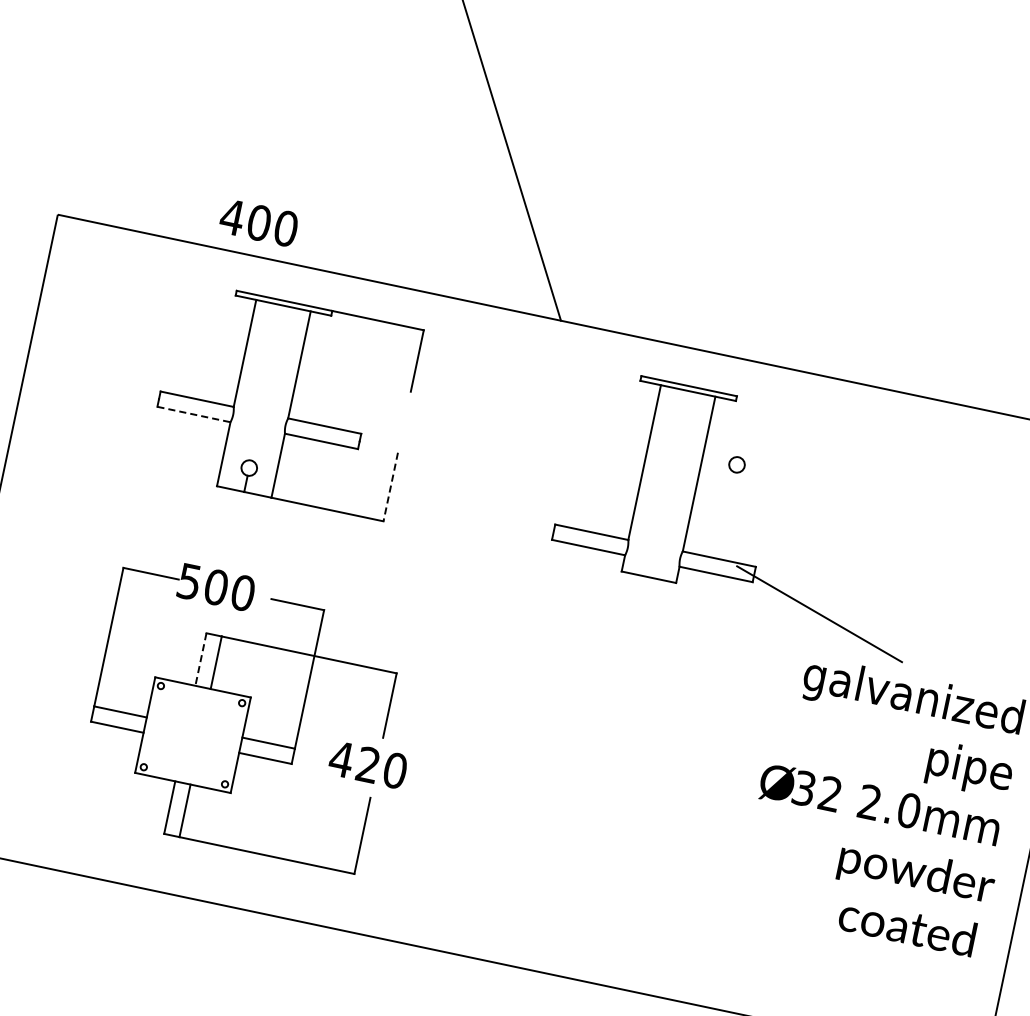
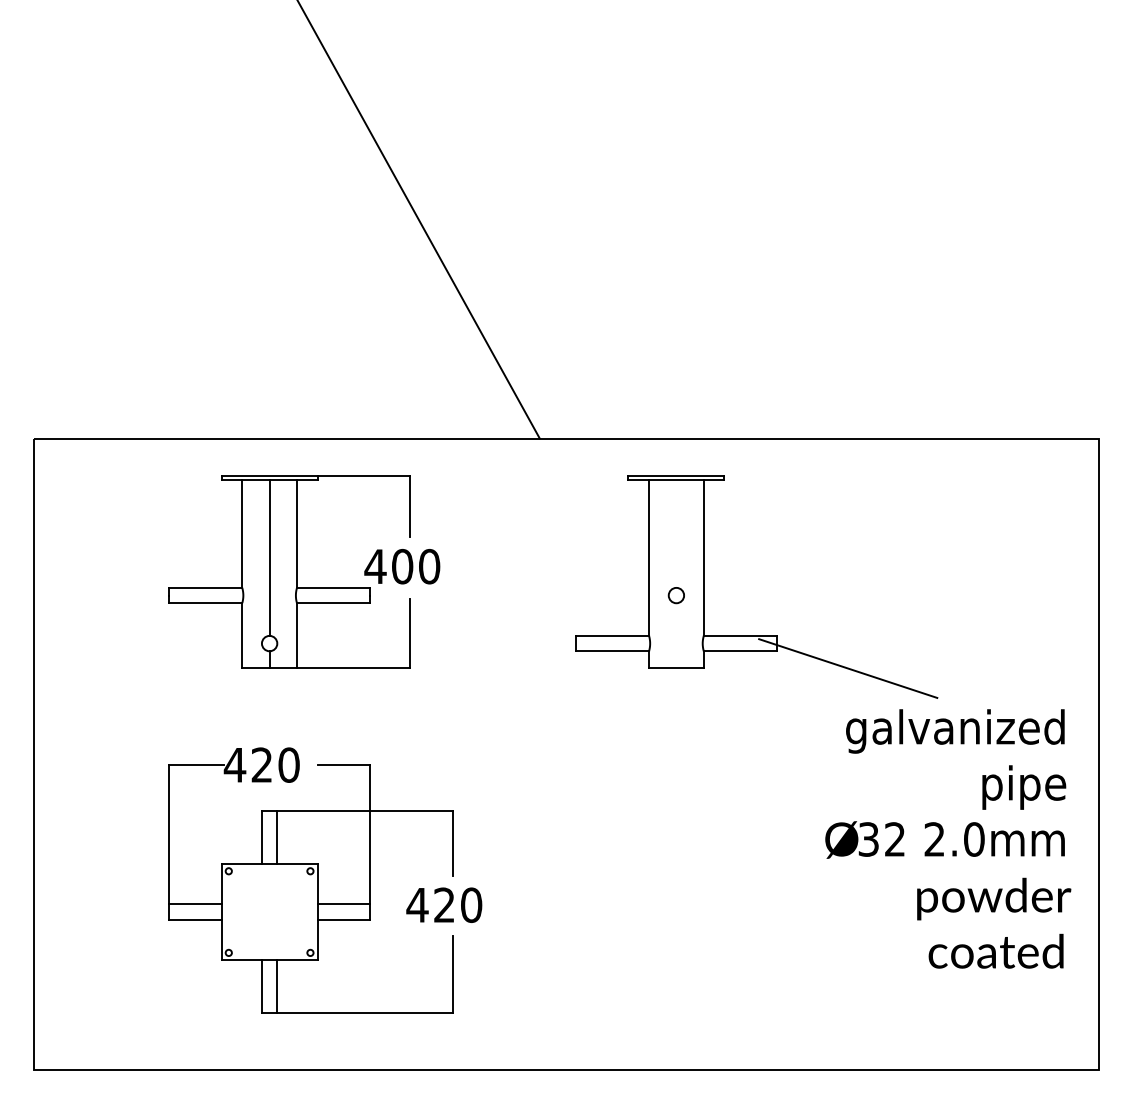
text: (259, 222) -> (402, 566), moved
line: (267, 382) -> (269, 557), added
line: (193, 414) -> (205, 603), dashed -> solid
circle: (736, 464) -> (675, 595), moved
line: (390, 487) -> (409, 633), dashed -> solid
text: (201, 583) -> (247, 764), 500 -> 420
line: (200, 660) -> (261, 838), dashed -> solid

